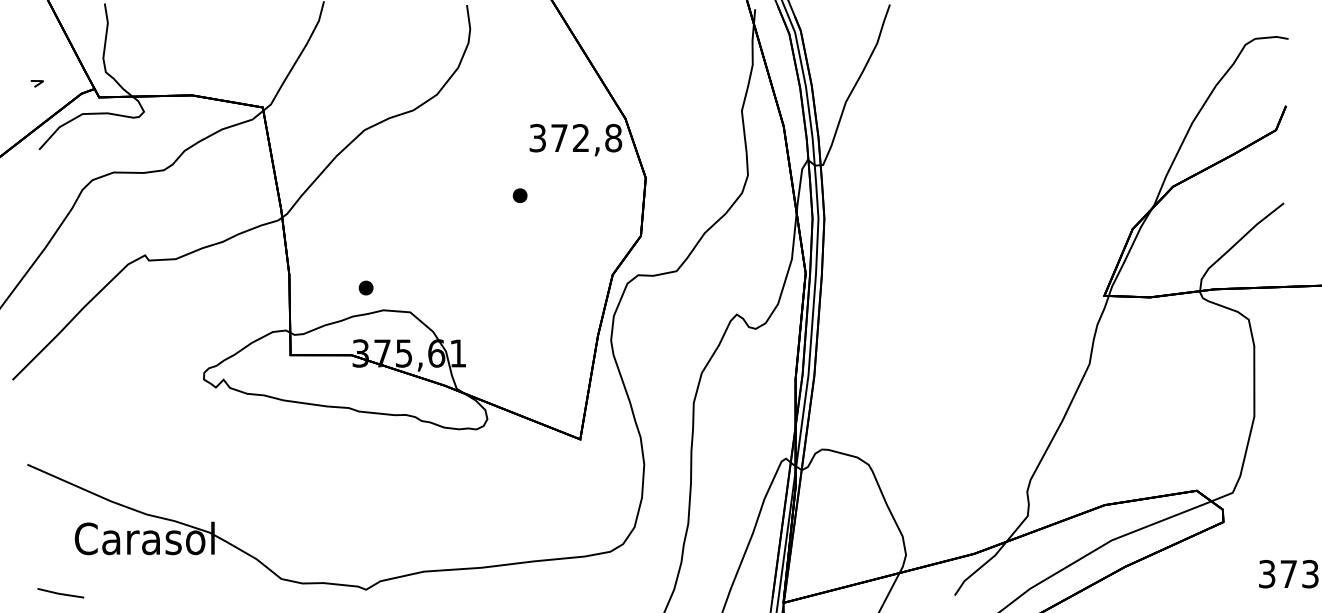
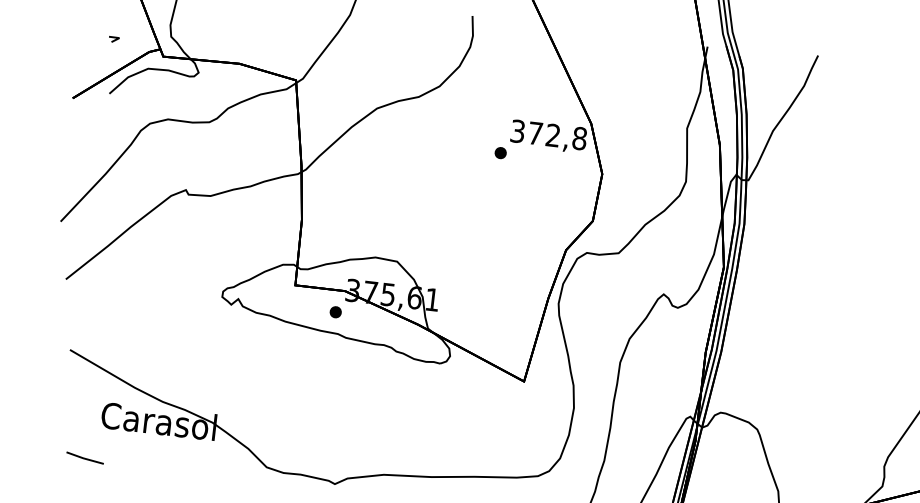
part: (519, 195) -> (500, 152), moved
part: (365, 287) -> (335, 311), moved

